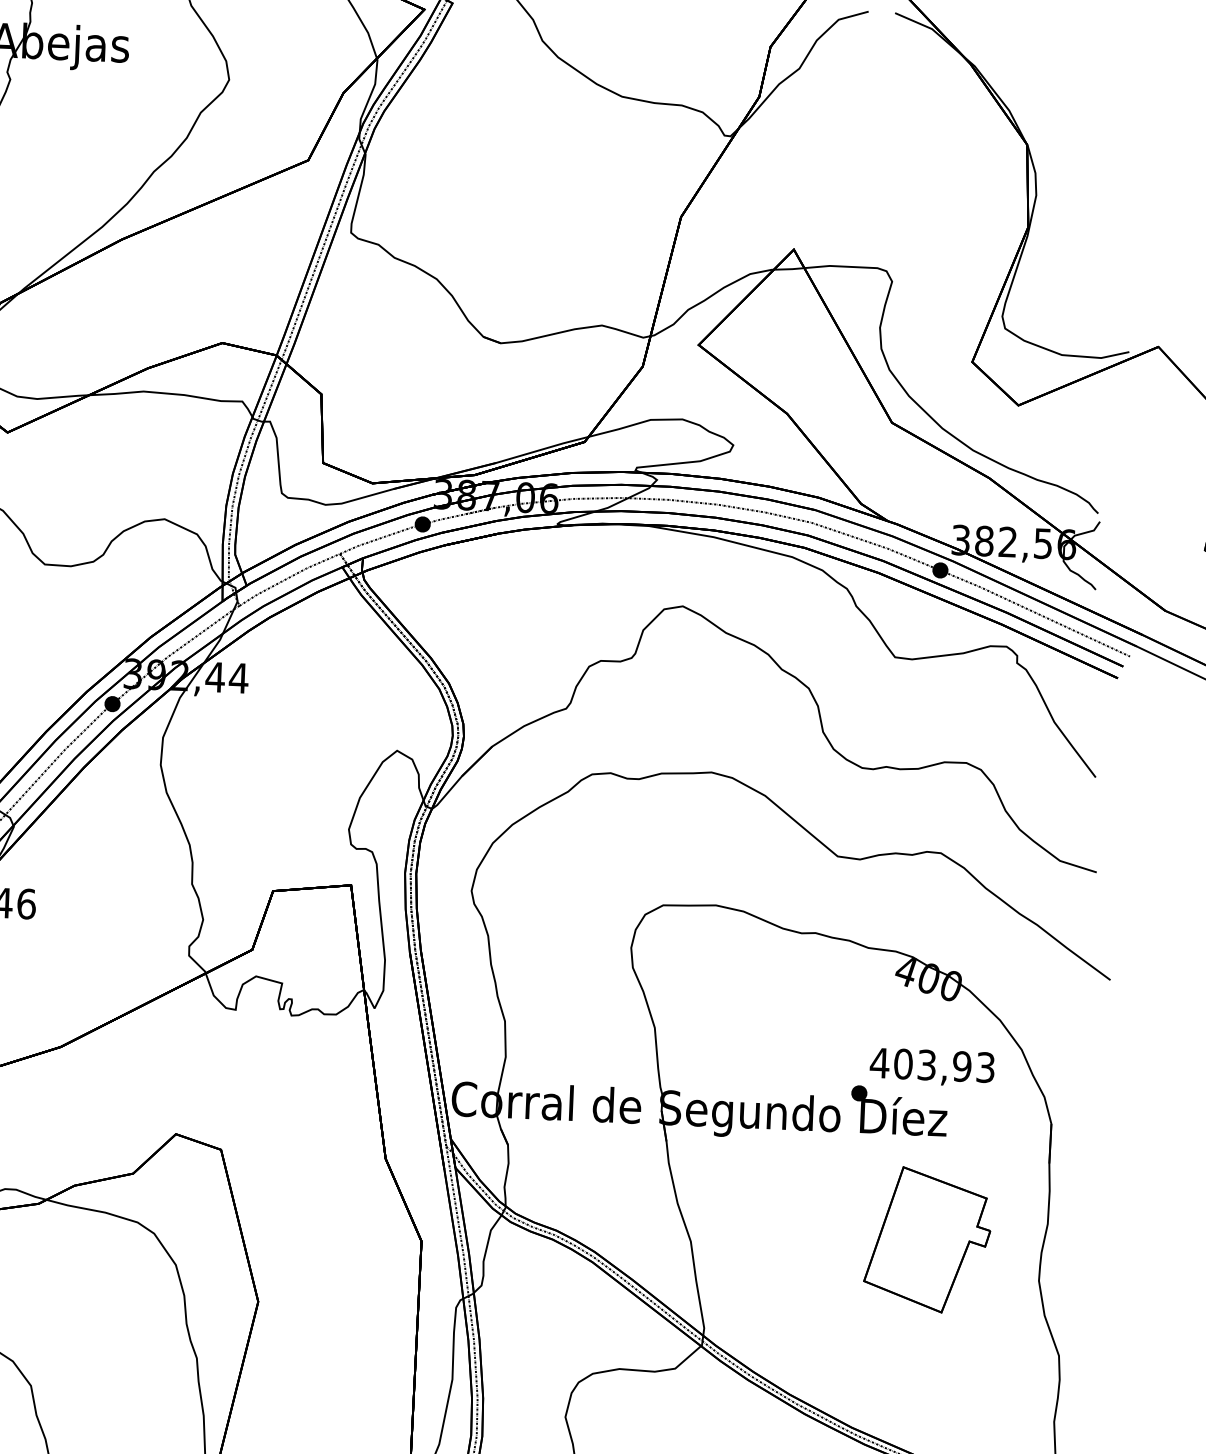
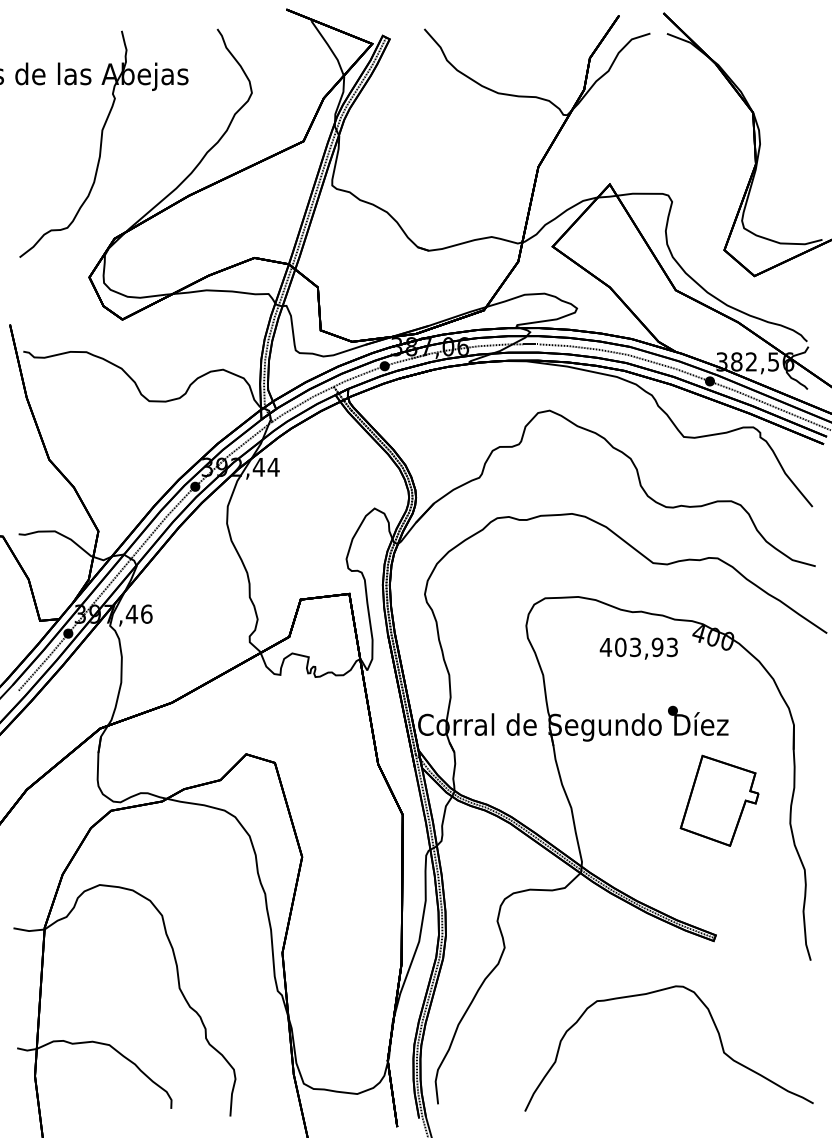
text: (931, 1067) -> (638, 648), moved

